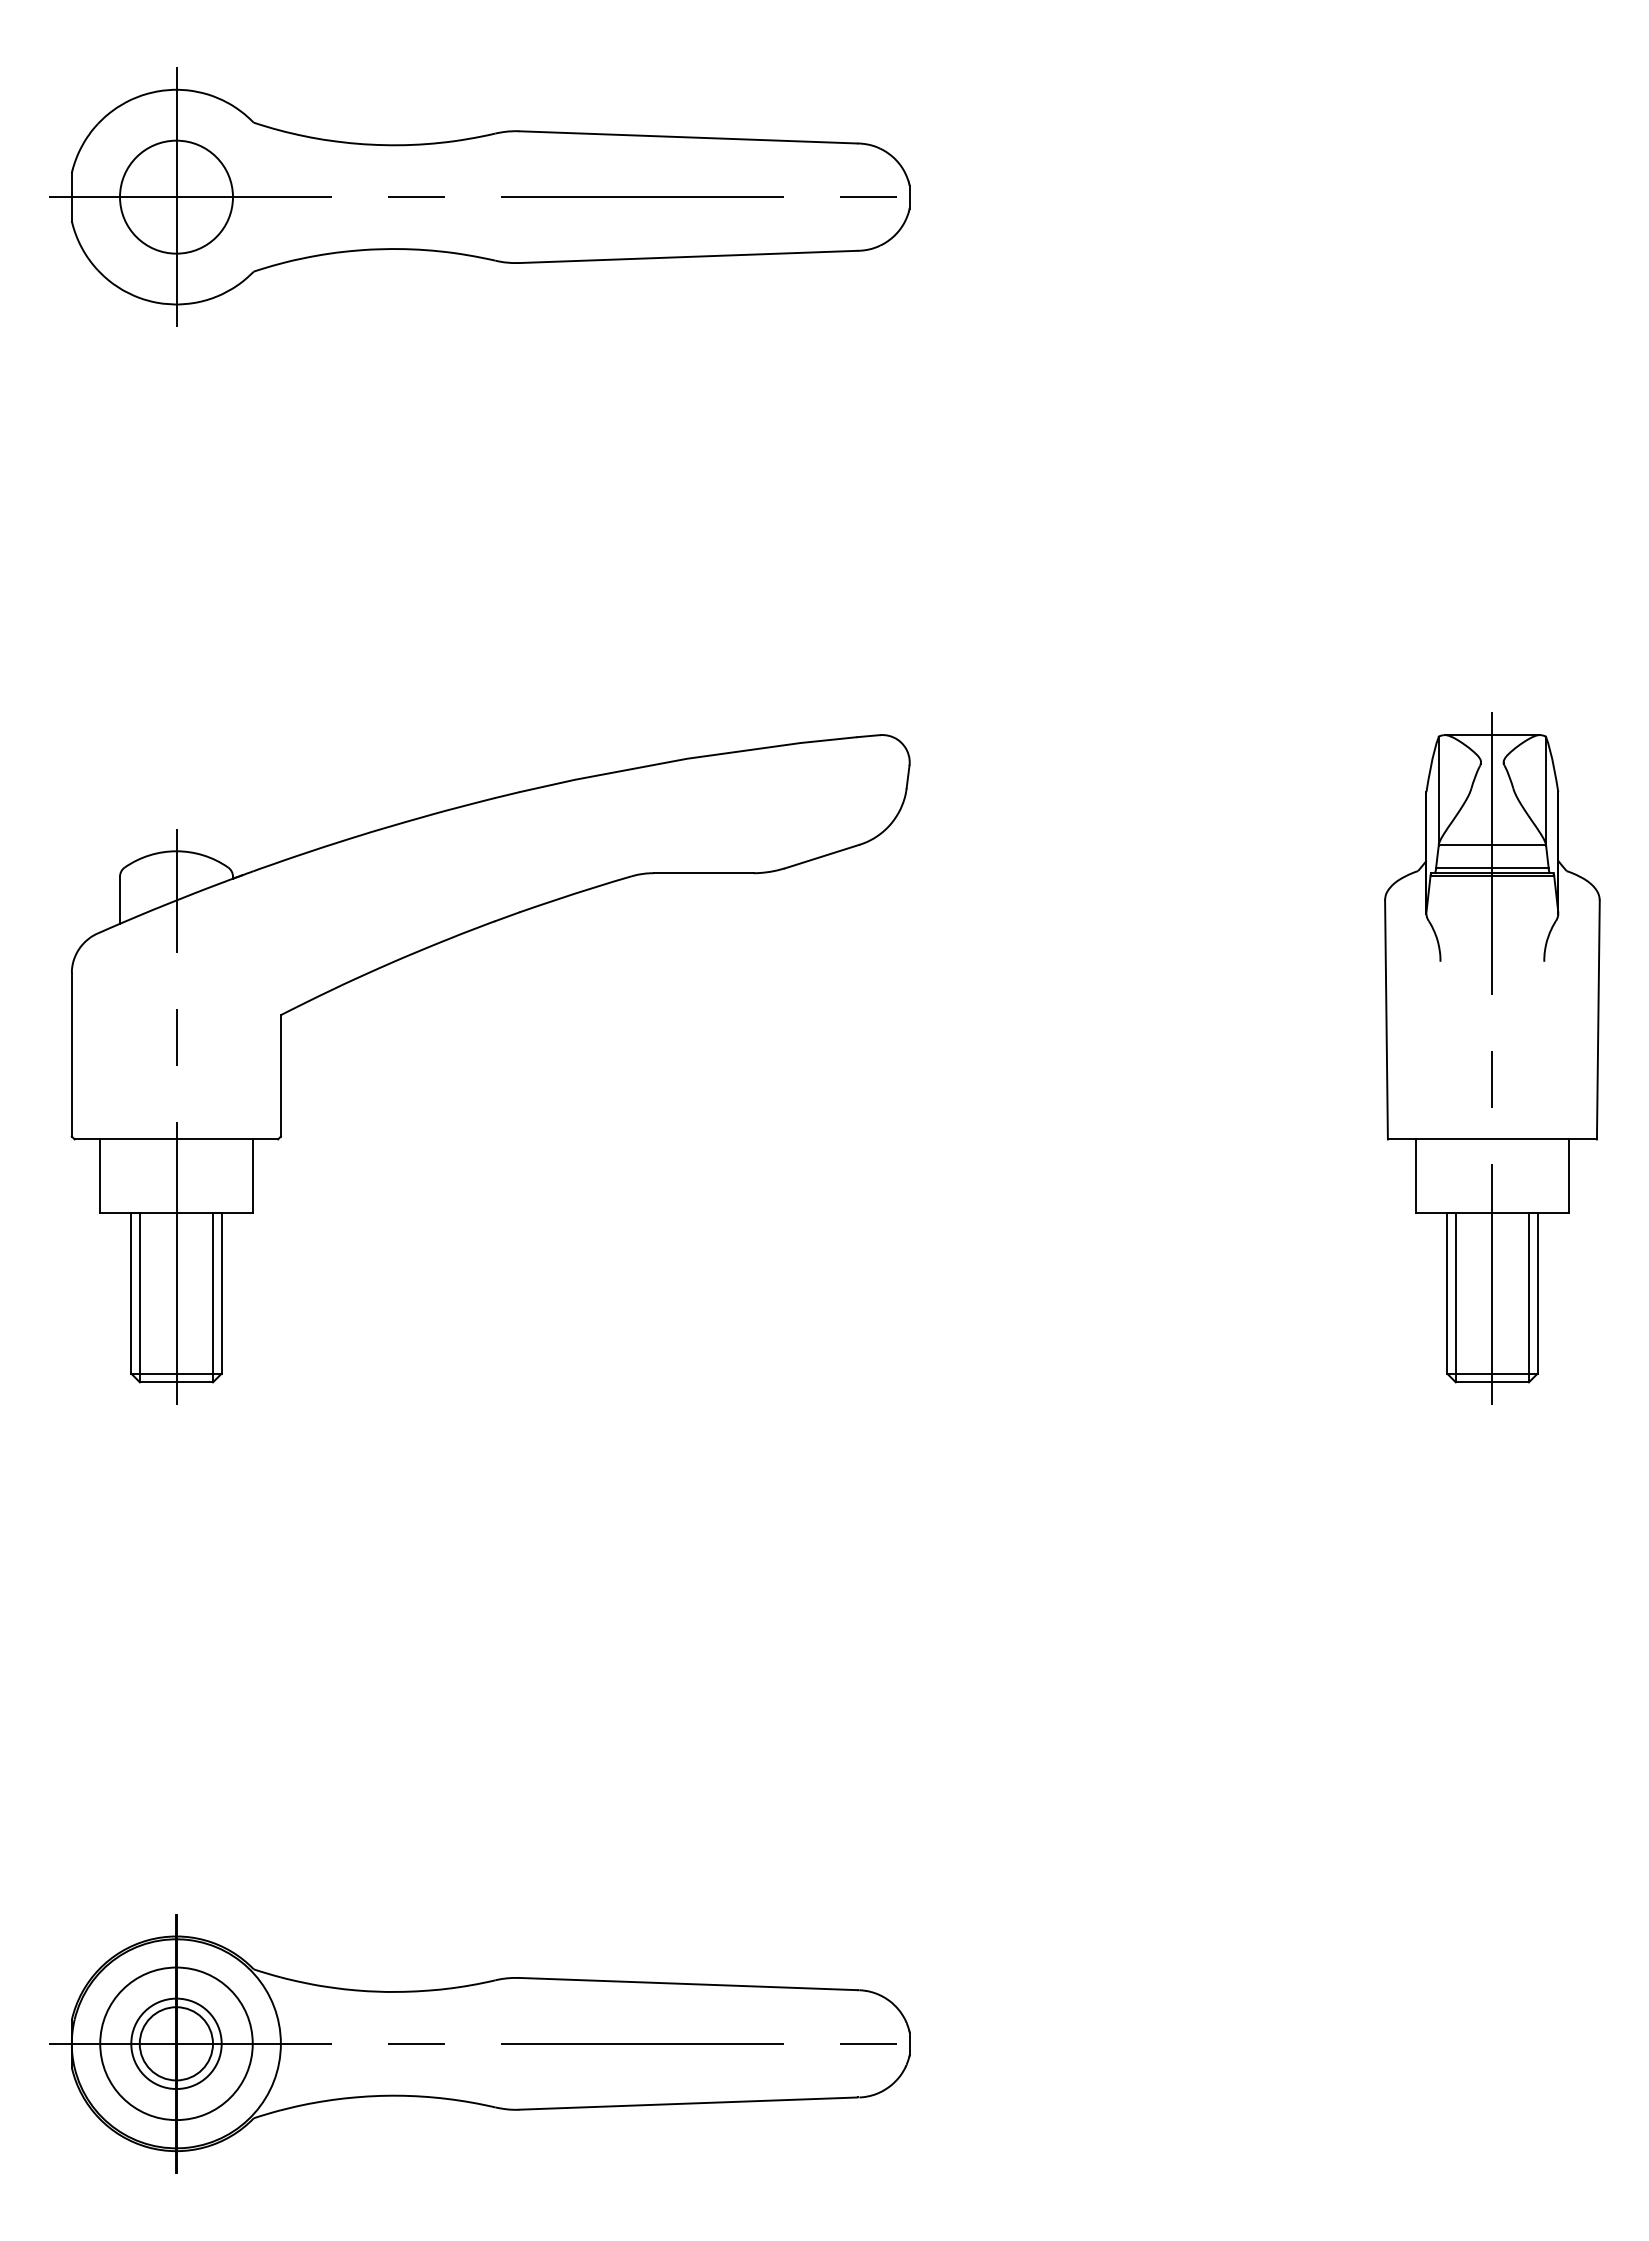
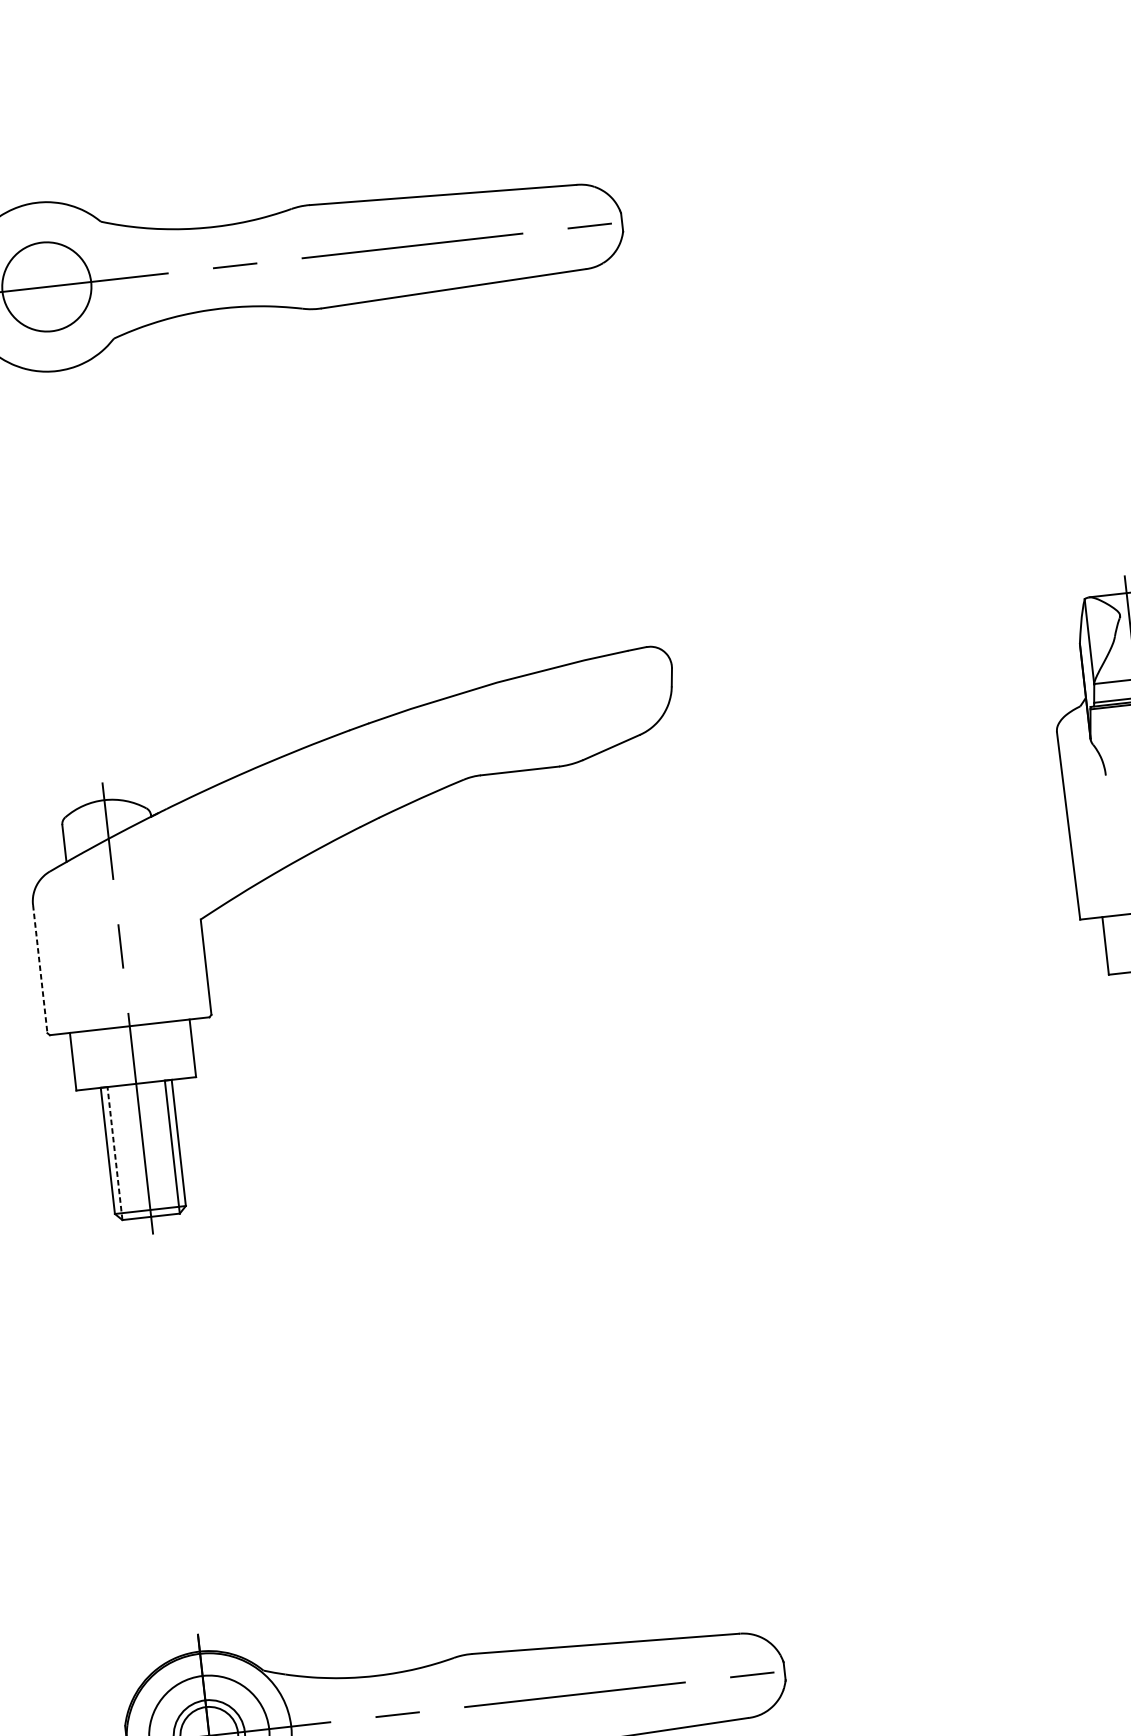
line: (176, 197) -> (46, 287), removed
line: (71, 1054) -> (39, 968), solid -> dashed
line: (139, 1297) -> (114, 1153), solid -> dashed

